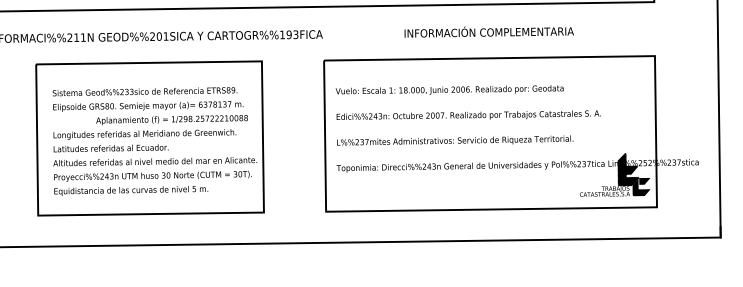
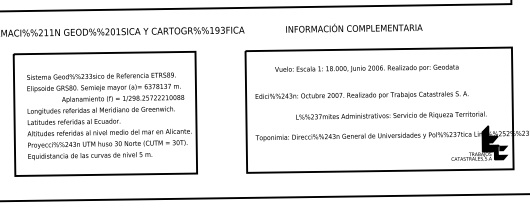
text: (488, 31) -> (353, 27), moved
text: (449, 89) -> (366, 68), moved
text: (455, 140) -> (391, 115), moved

